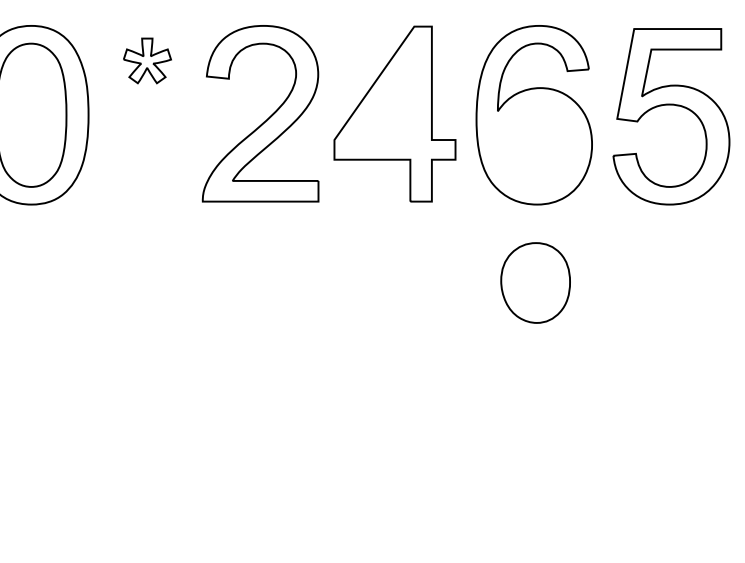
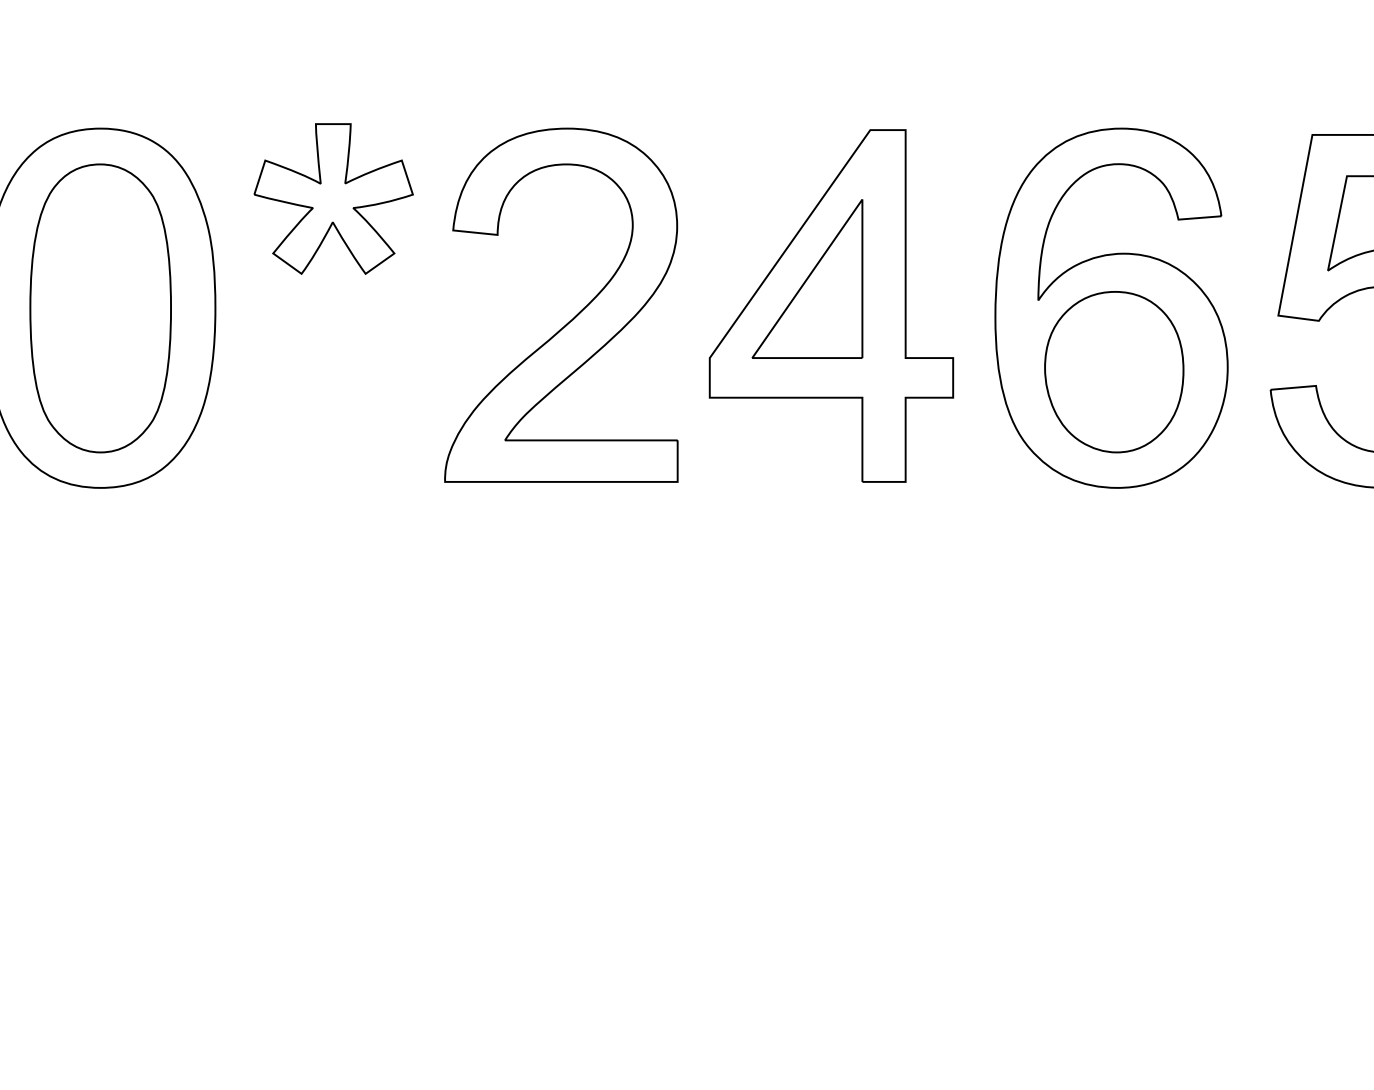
part: (147, 60) -> (333, 198), size x1.67
part: (383, 100) -> (808, 278), added
part: (535, 282) -> (1113, 371), moved

